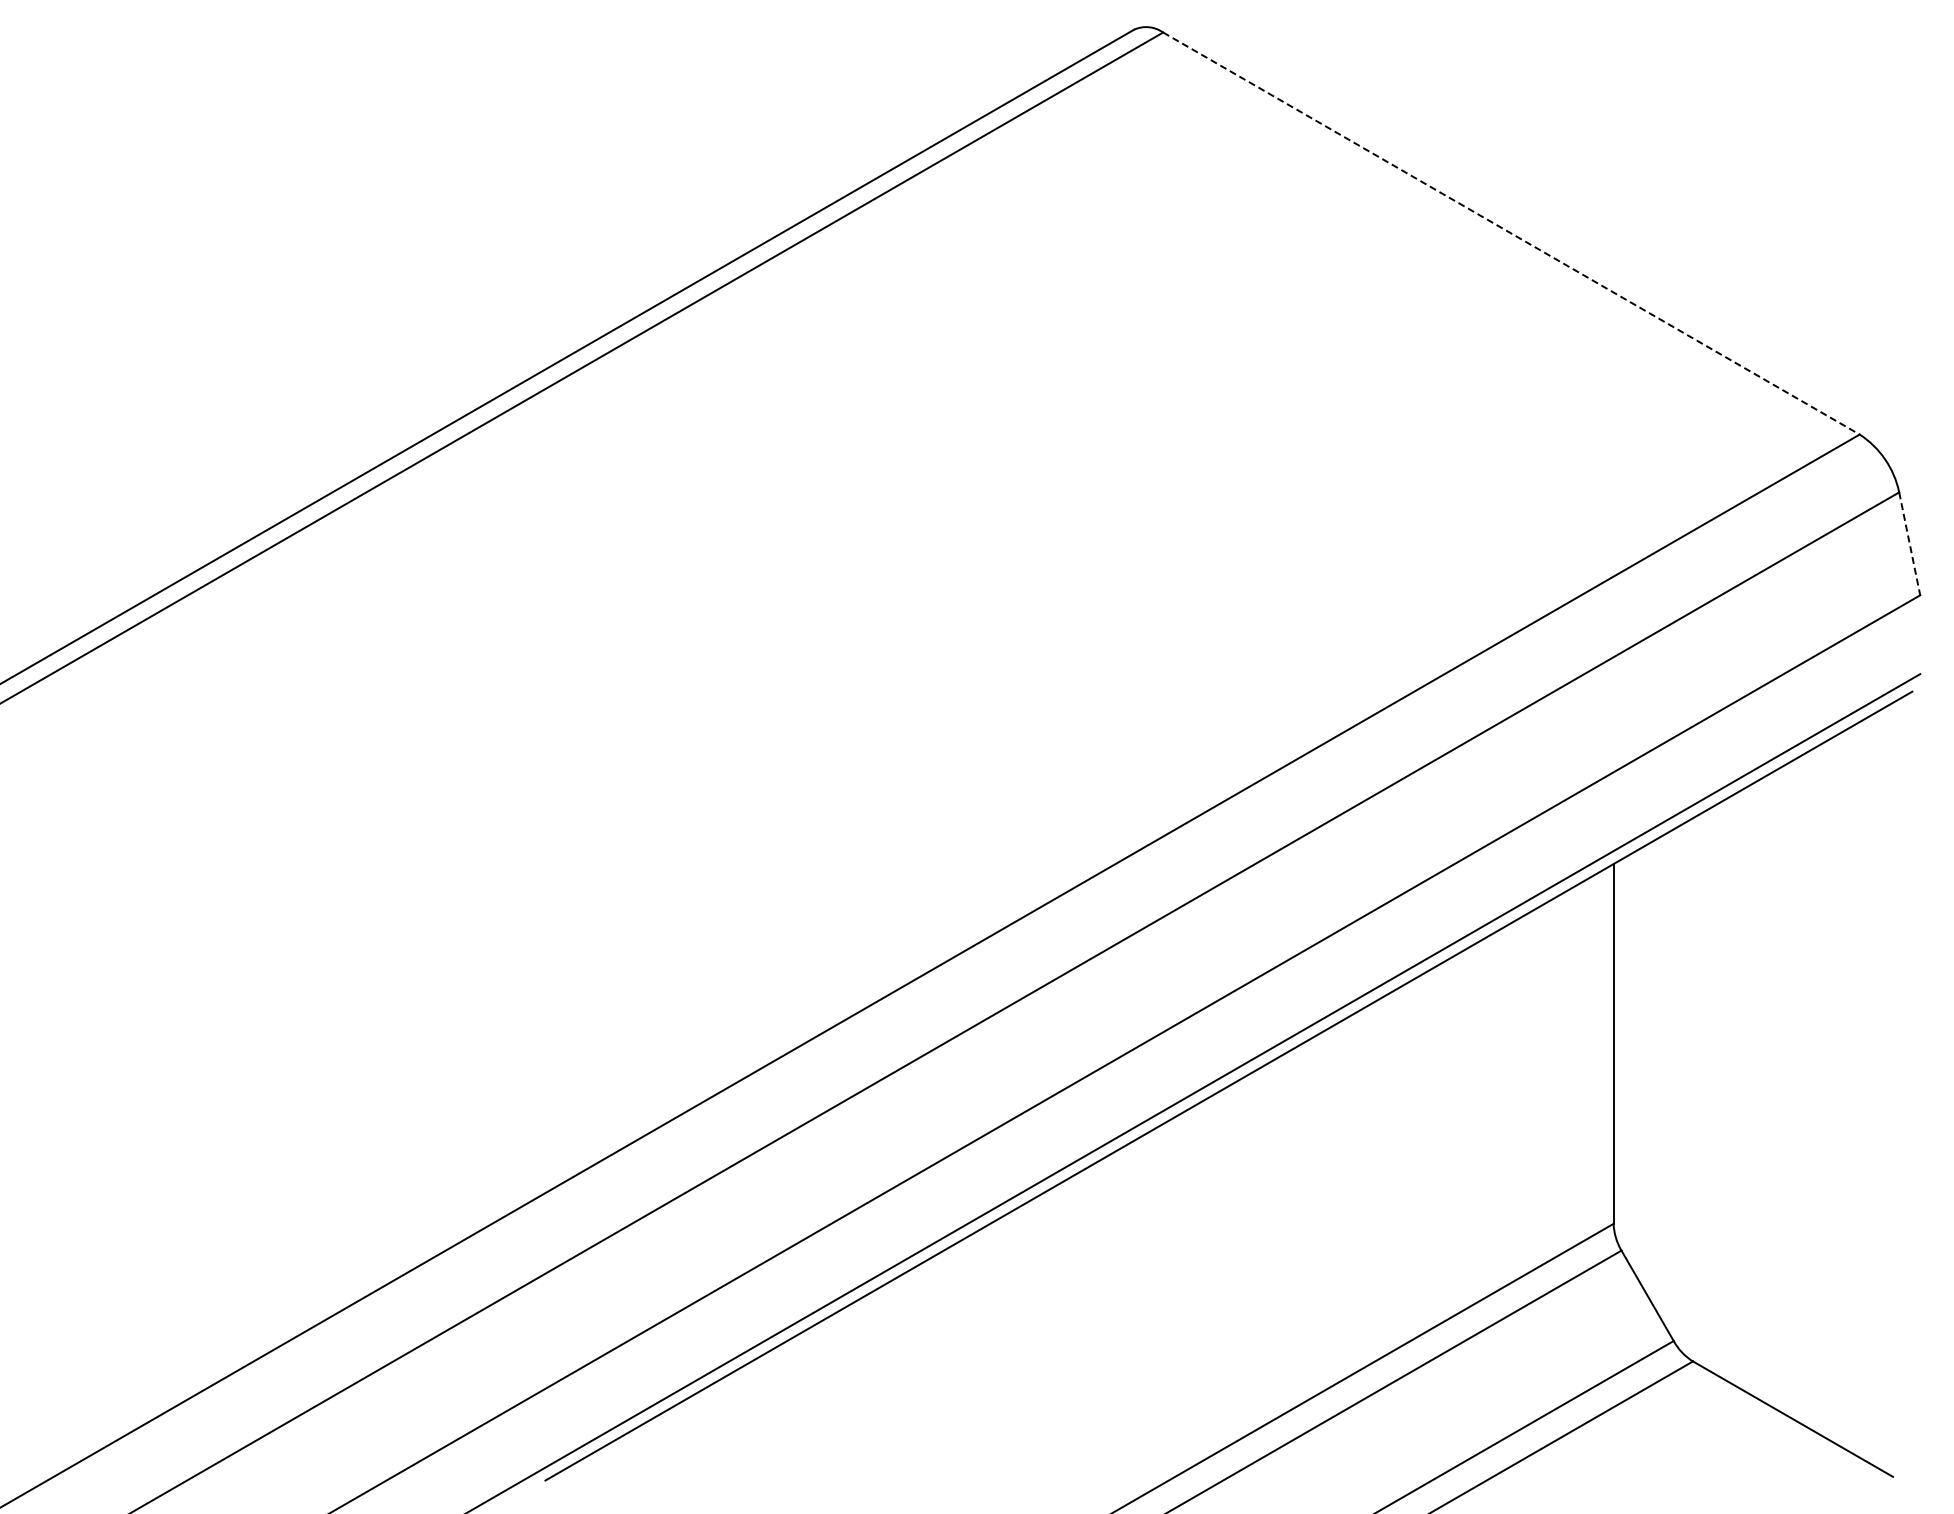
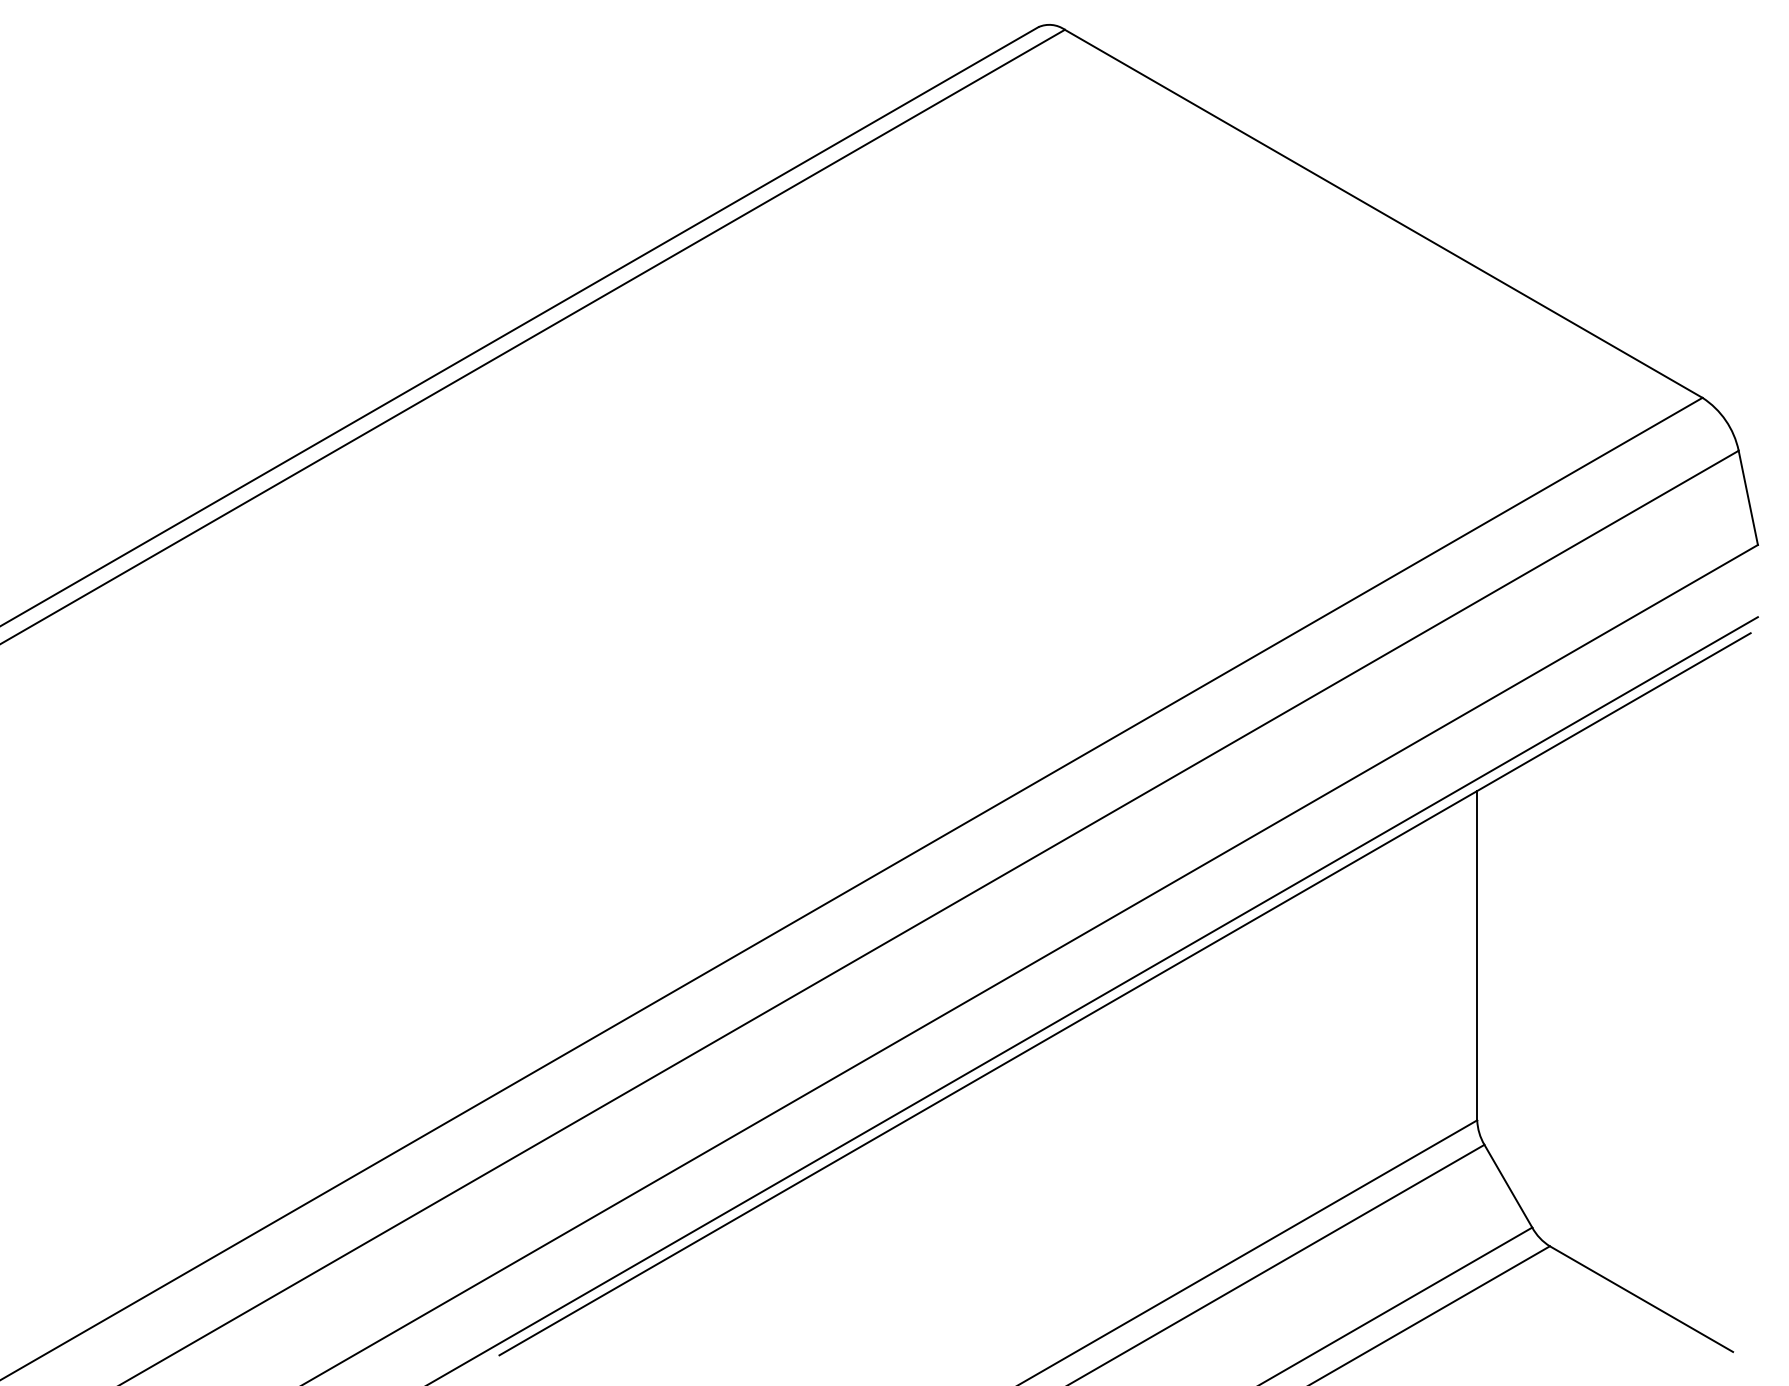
line: (1511, 233) -> (1383, 213), dashed -> solid
line: (1909, 543) -> (1748, 497), dashed -> solid

